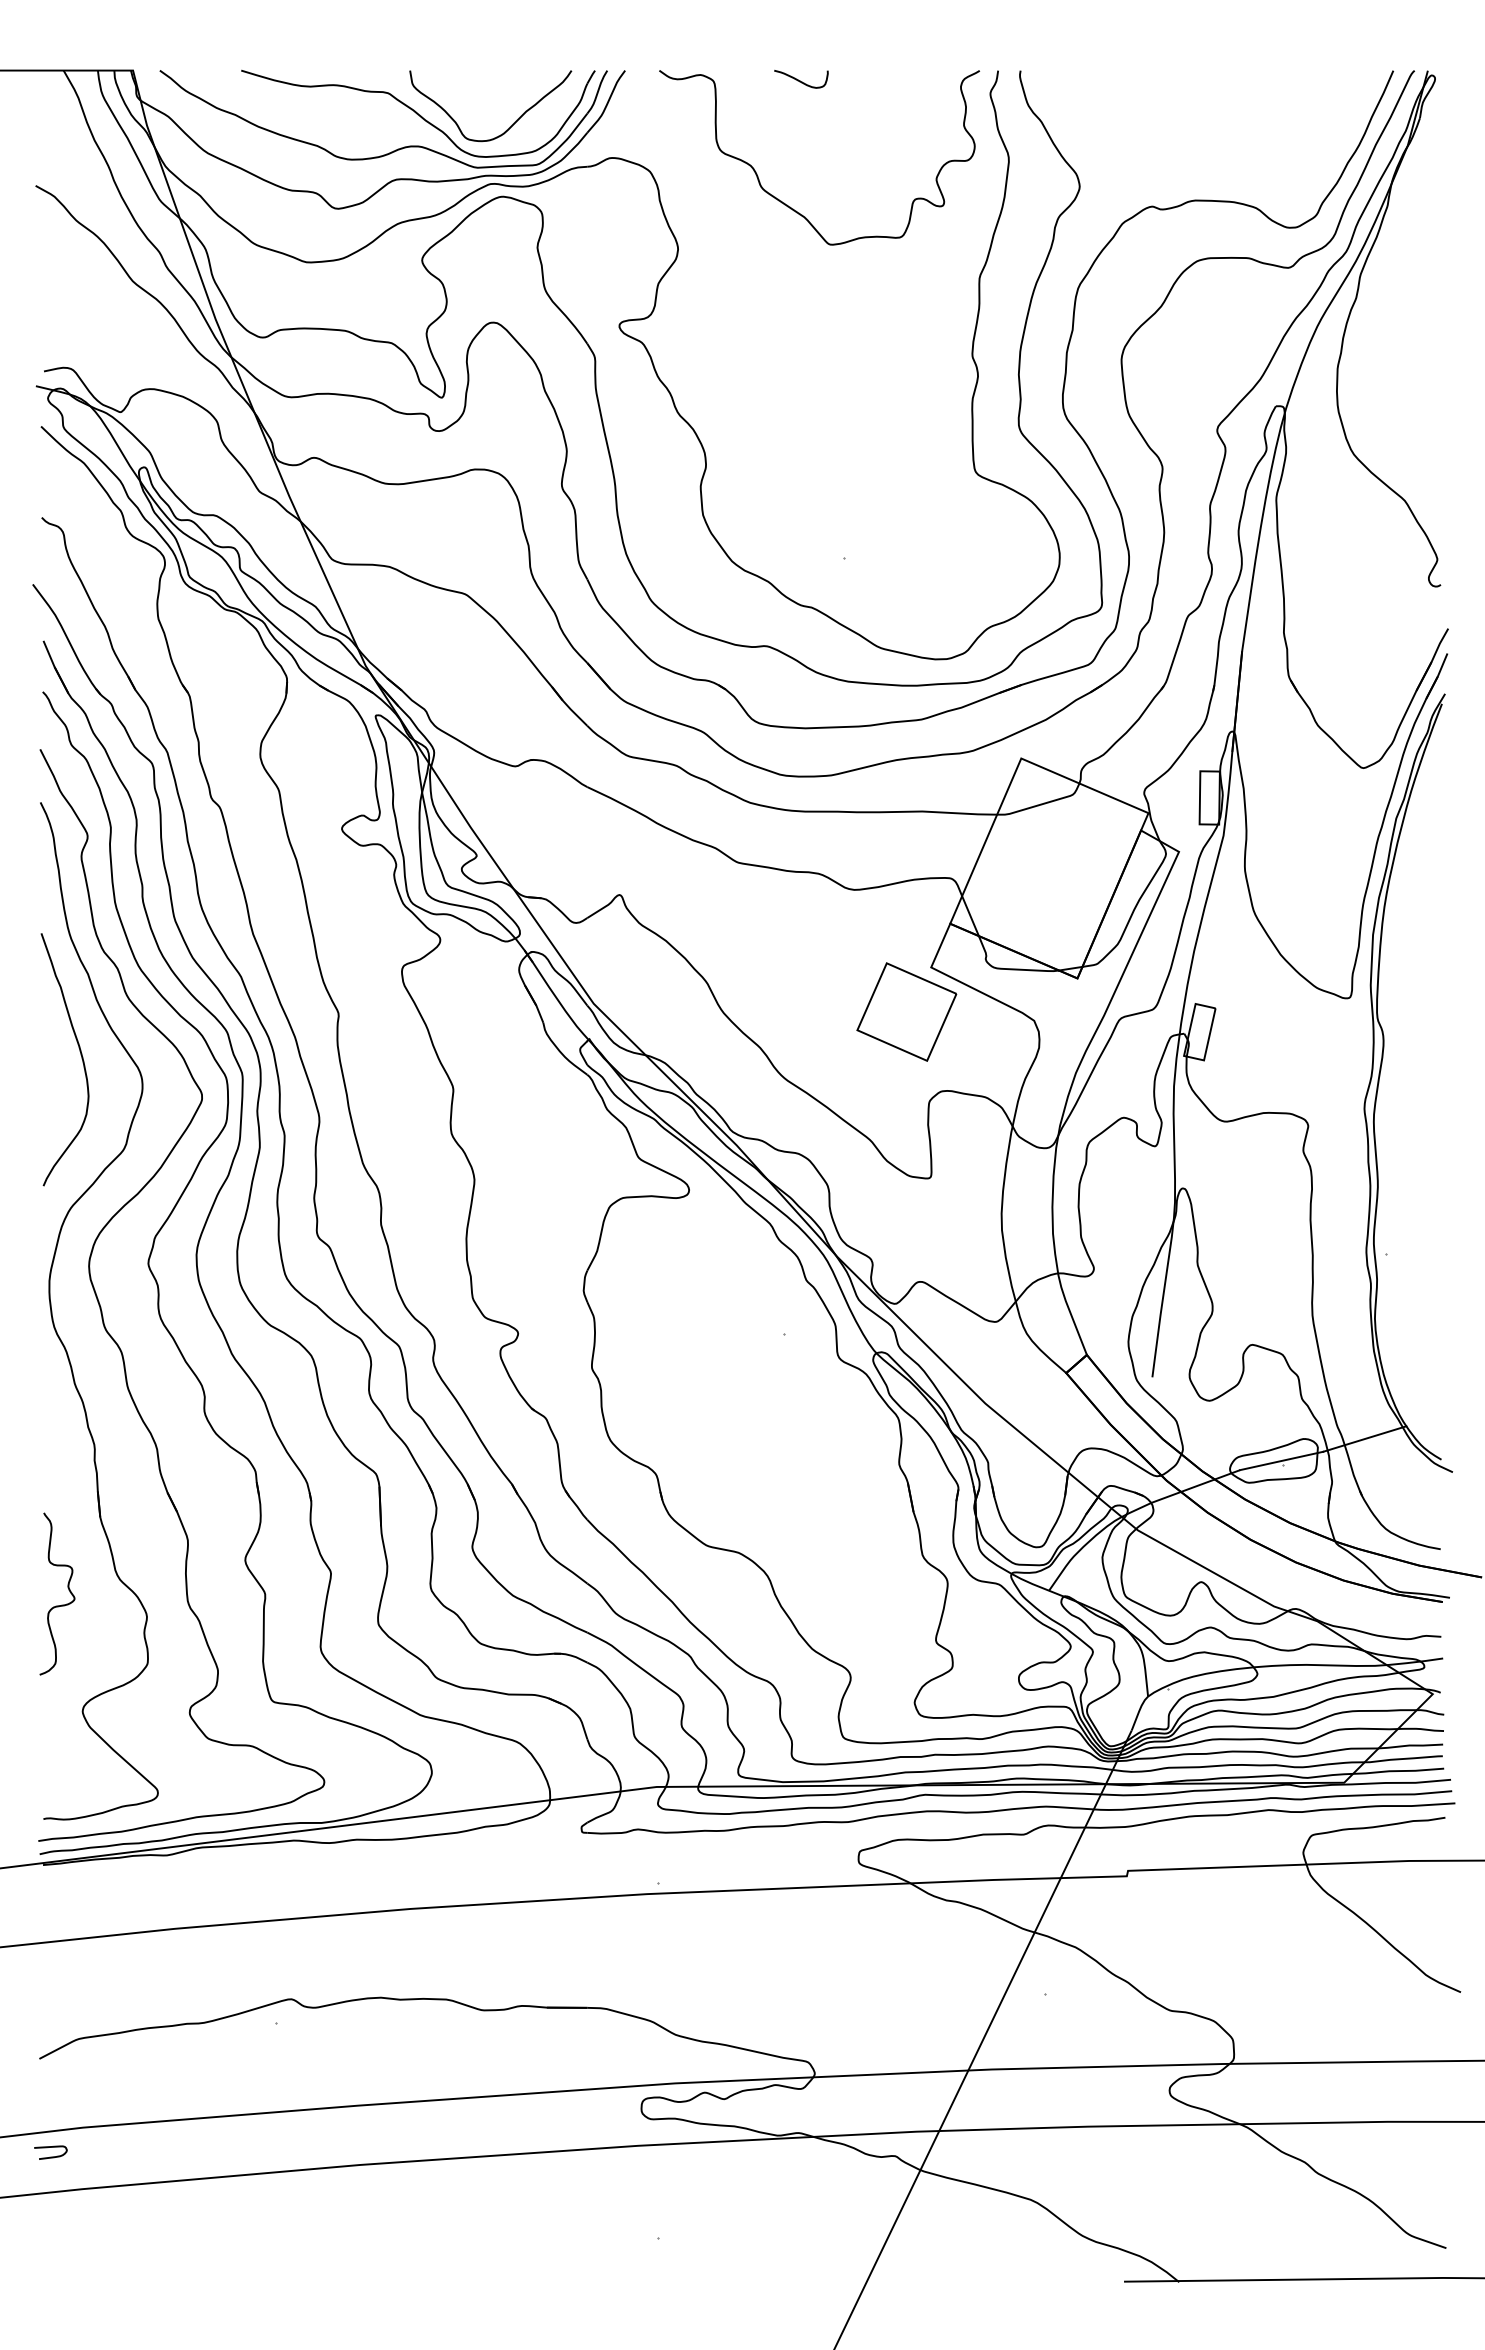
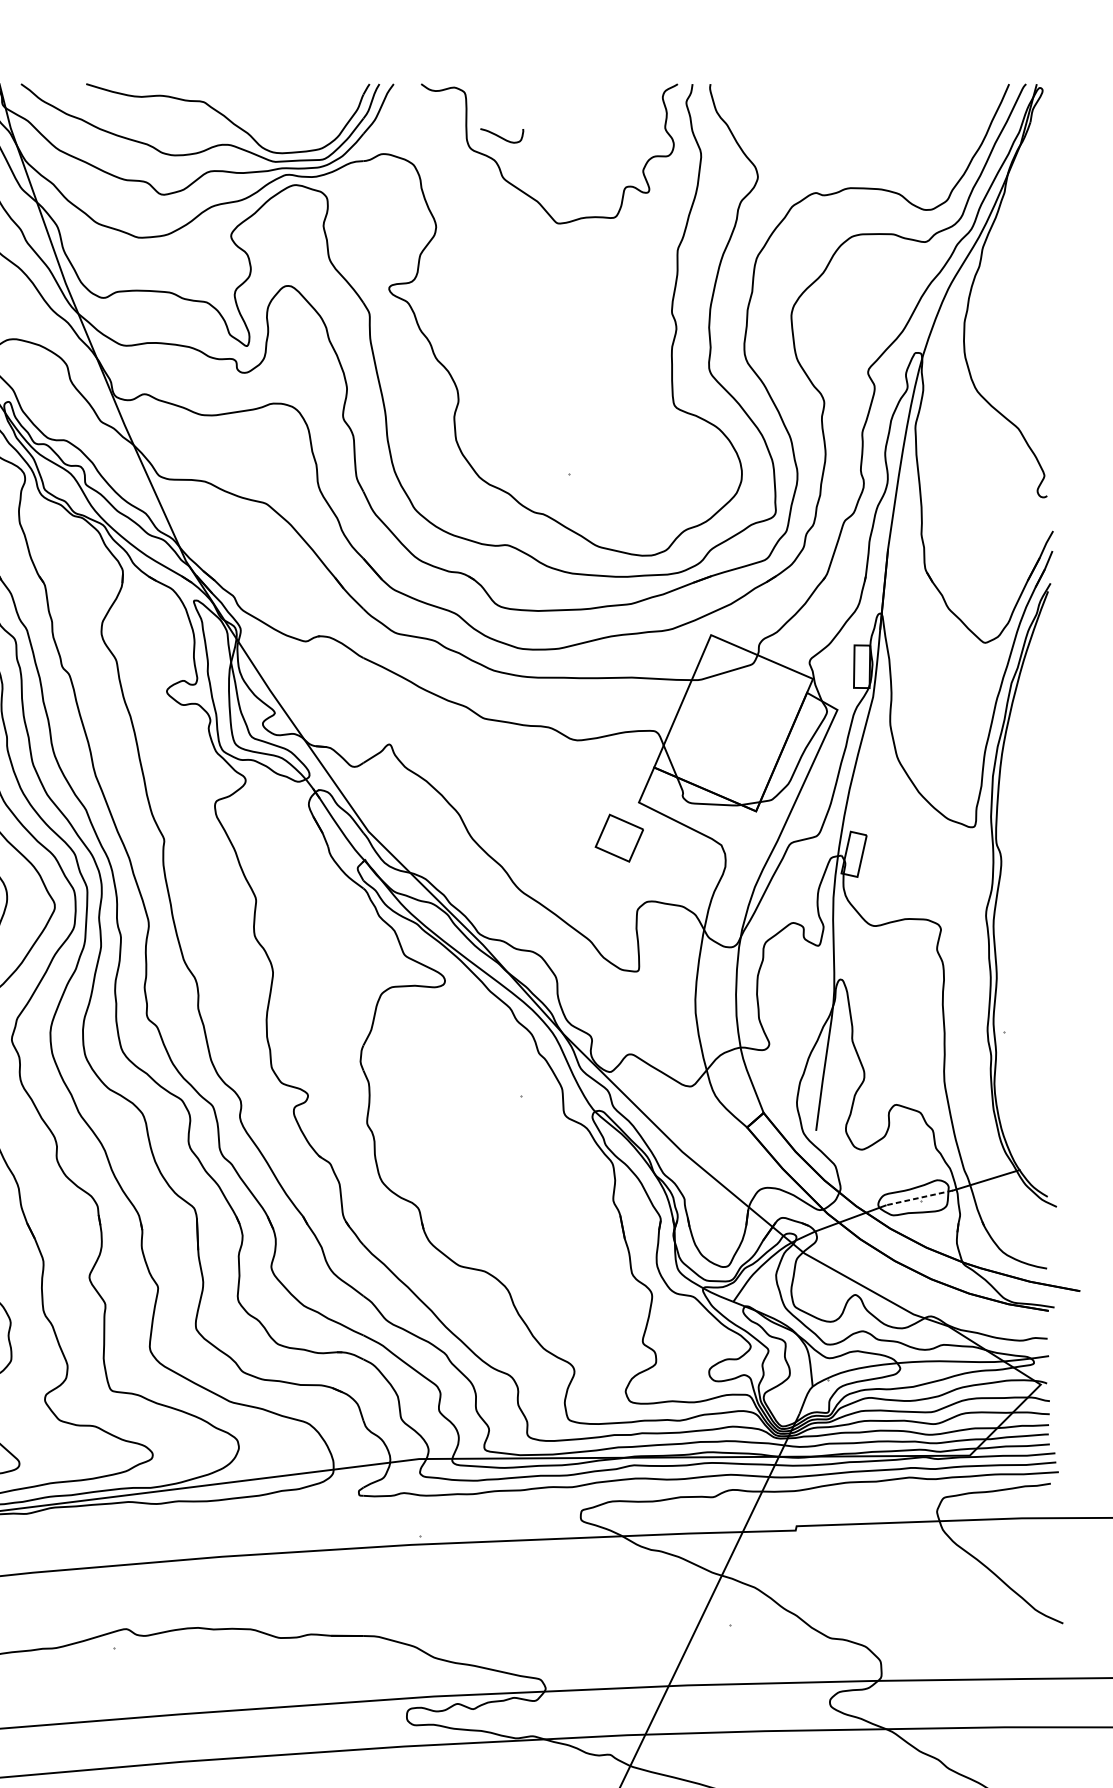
curve: (800, 80) -> (501, 136), moved
curve: (510, 126) -> (301, 128), removed
part: (906, 1011) -> (619, 837), size x0.6
line: (1281, 1461) -> (919, 1198), solid -> dashed

